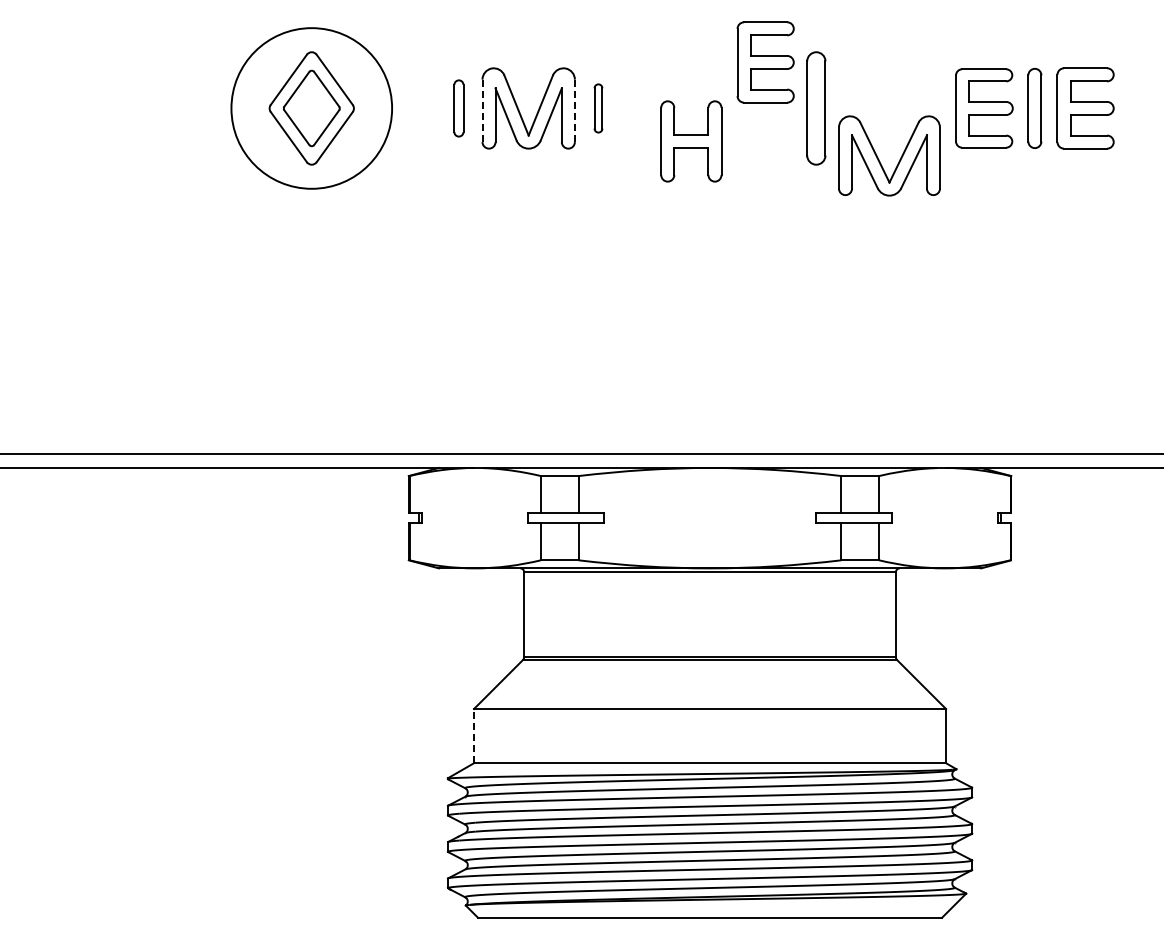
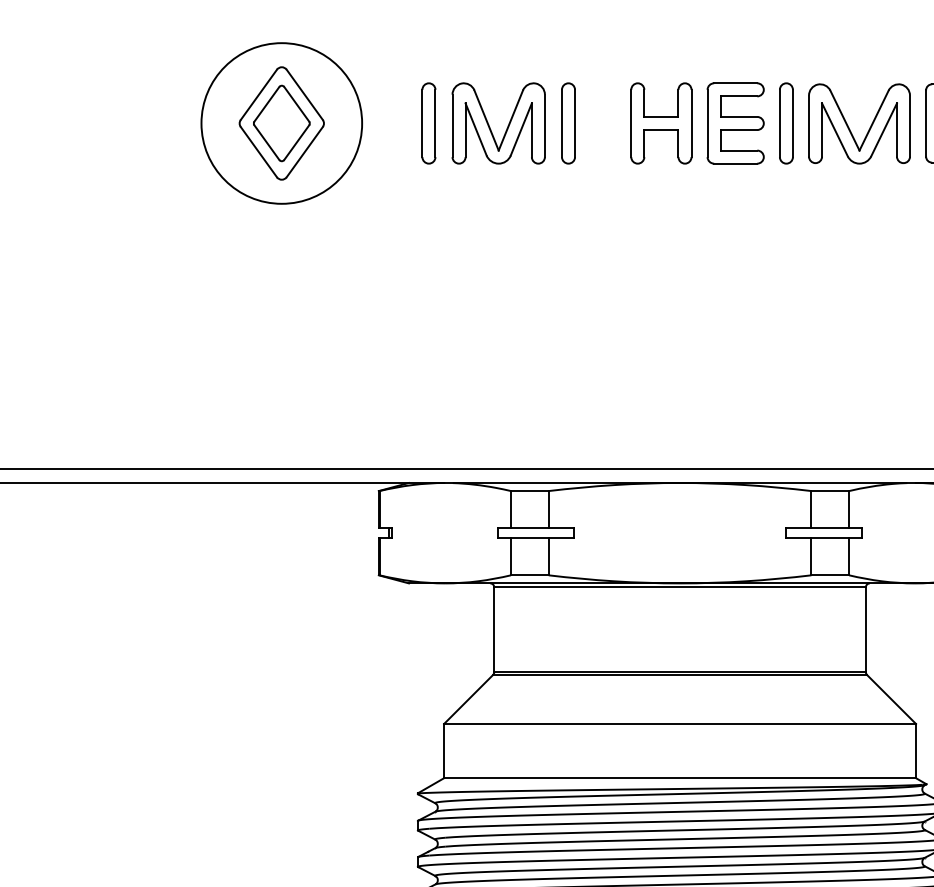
part: (765, 62) -> (735, 123), moved
part: (458, 108) -> (428, 123), size x1.43
part: (598, 108) -> (568, 123), size x1.67
part: (816, 108) -> (786, 123), size x0.71
line: (574, 110) -> (544, 125), dashed -> solid
line: (482, 111) -> (452, 126), dashed -> solid
part: (691, 141) -> (661, 123), moved
part: (879, 159) -> (849, 127), moved
line: (474, 735) -> (444, 750), dashed -> solid

